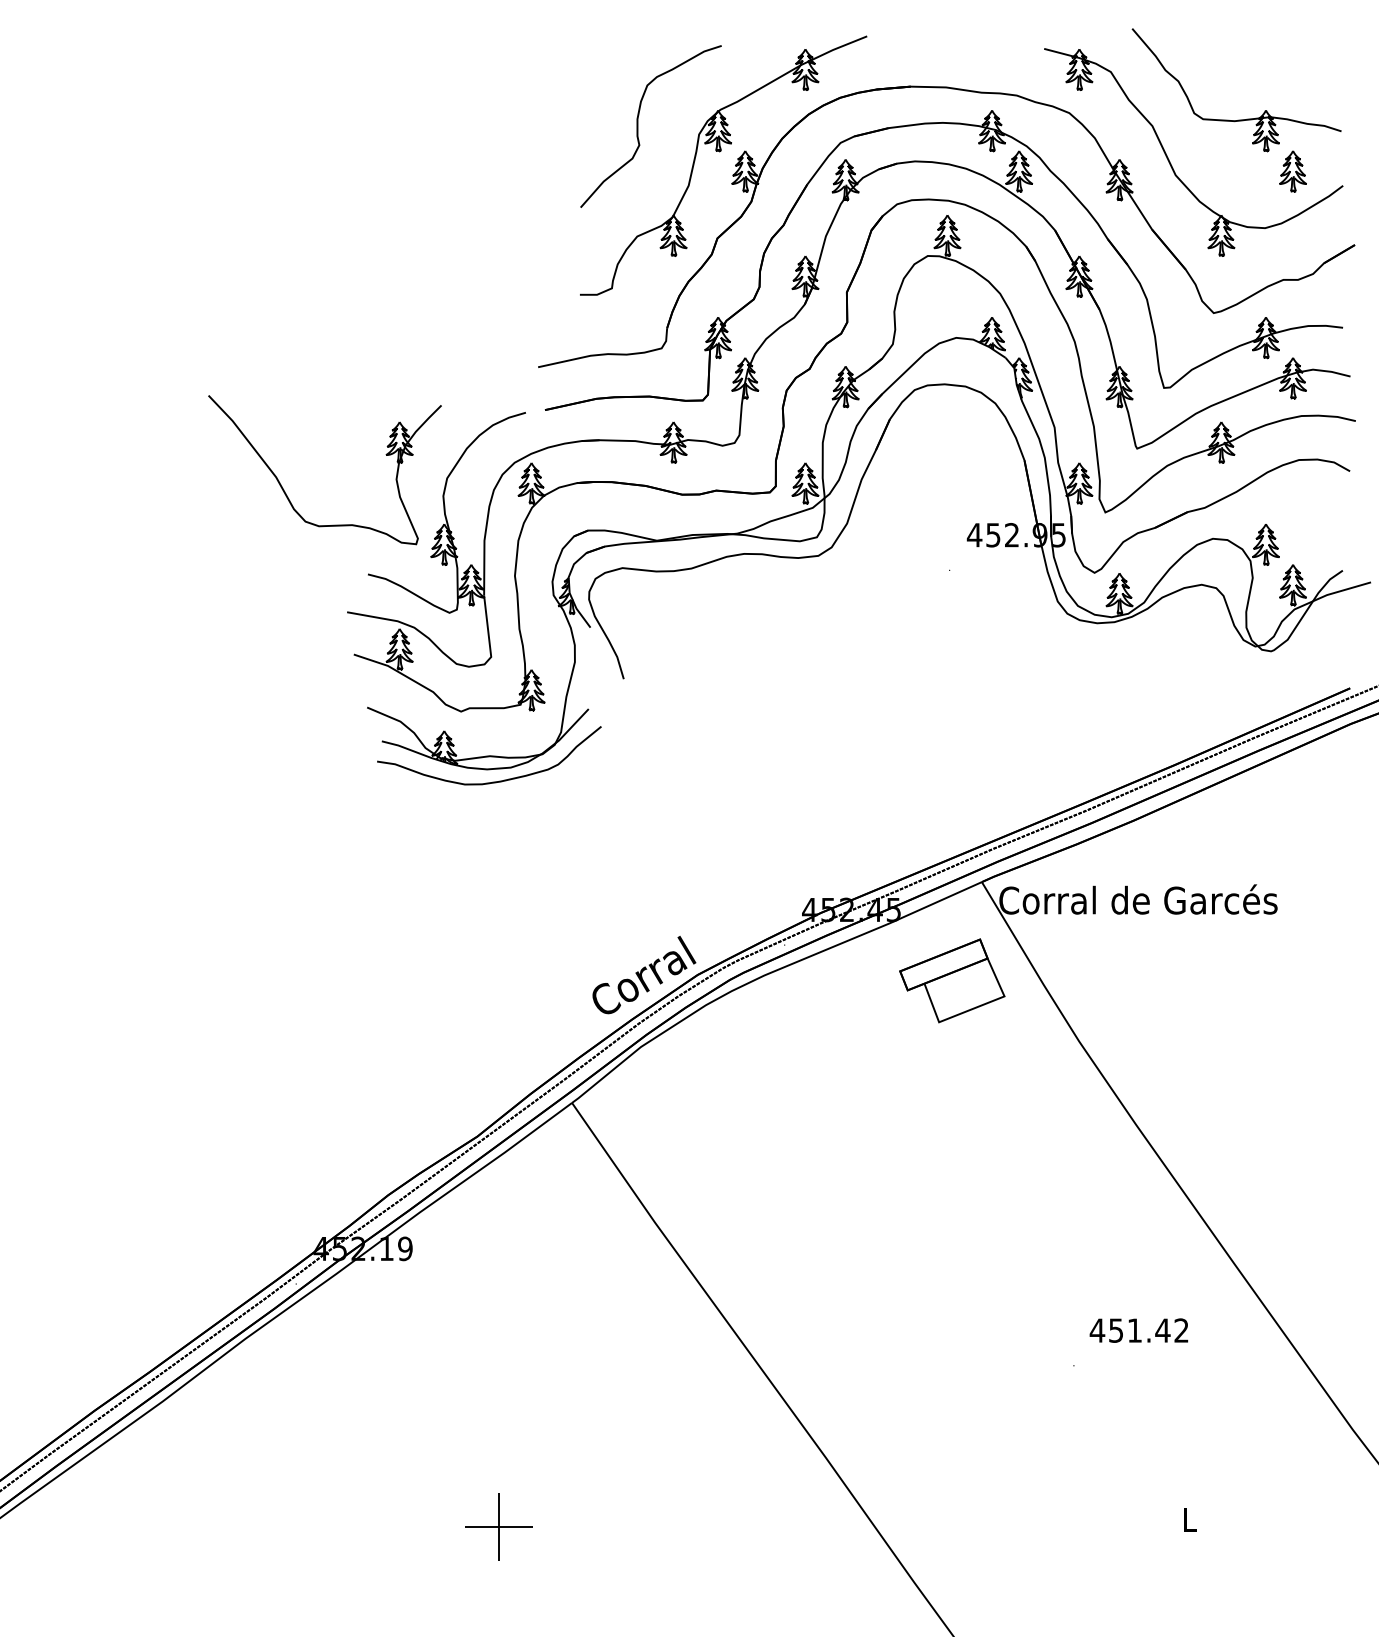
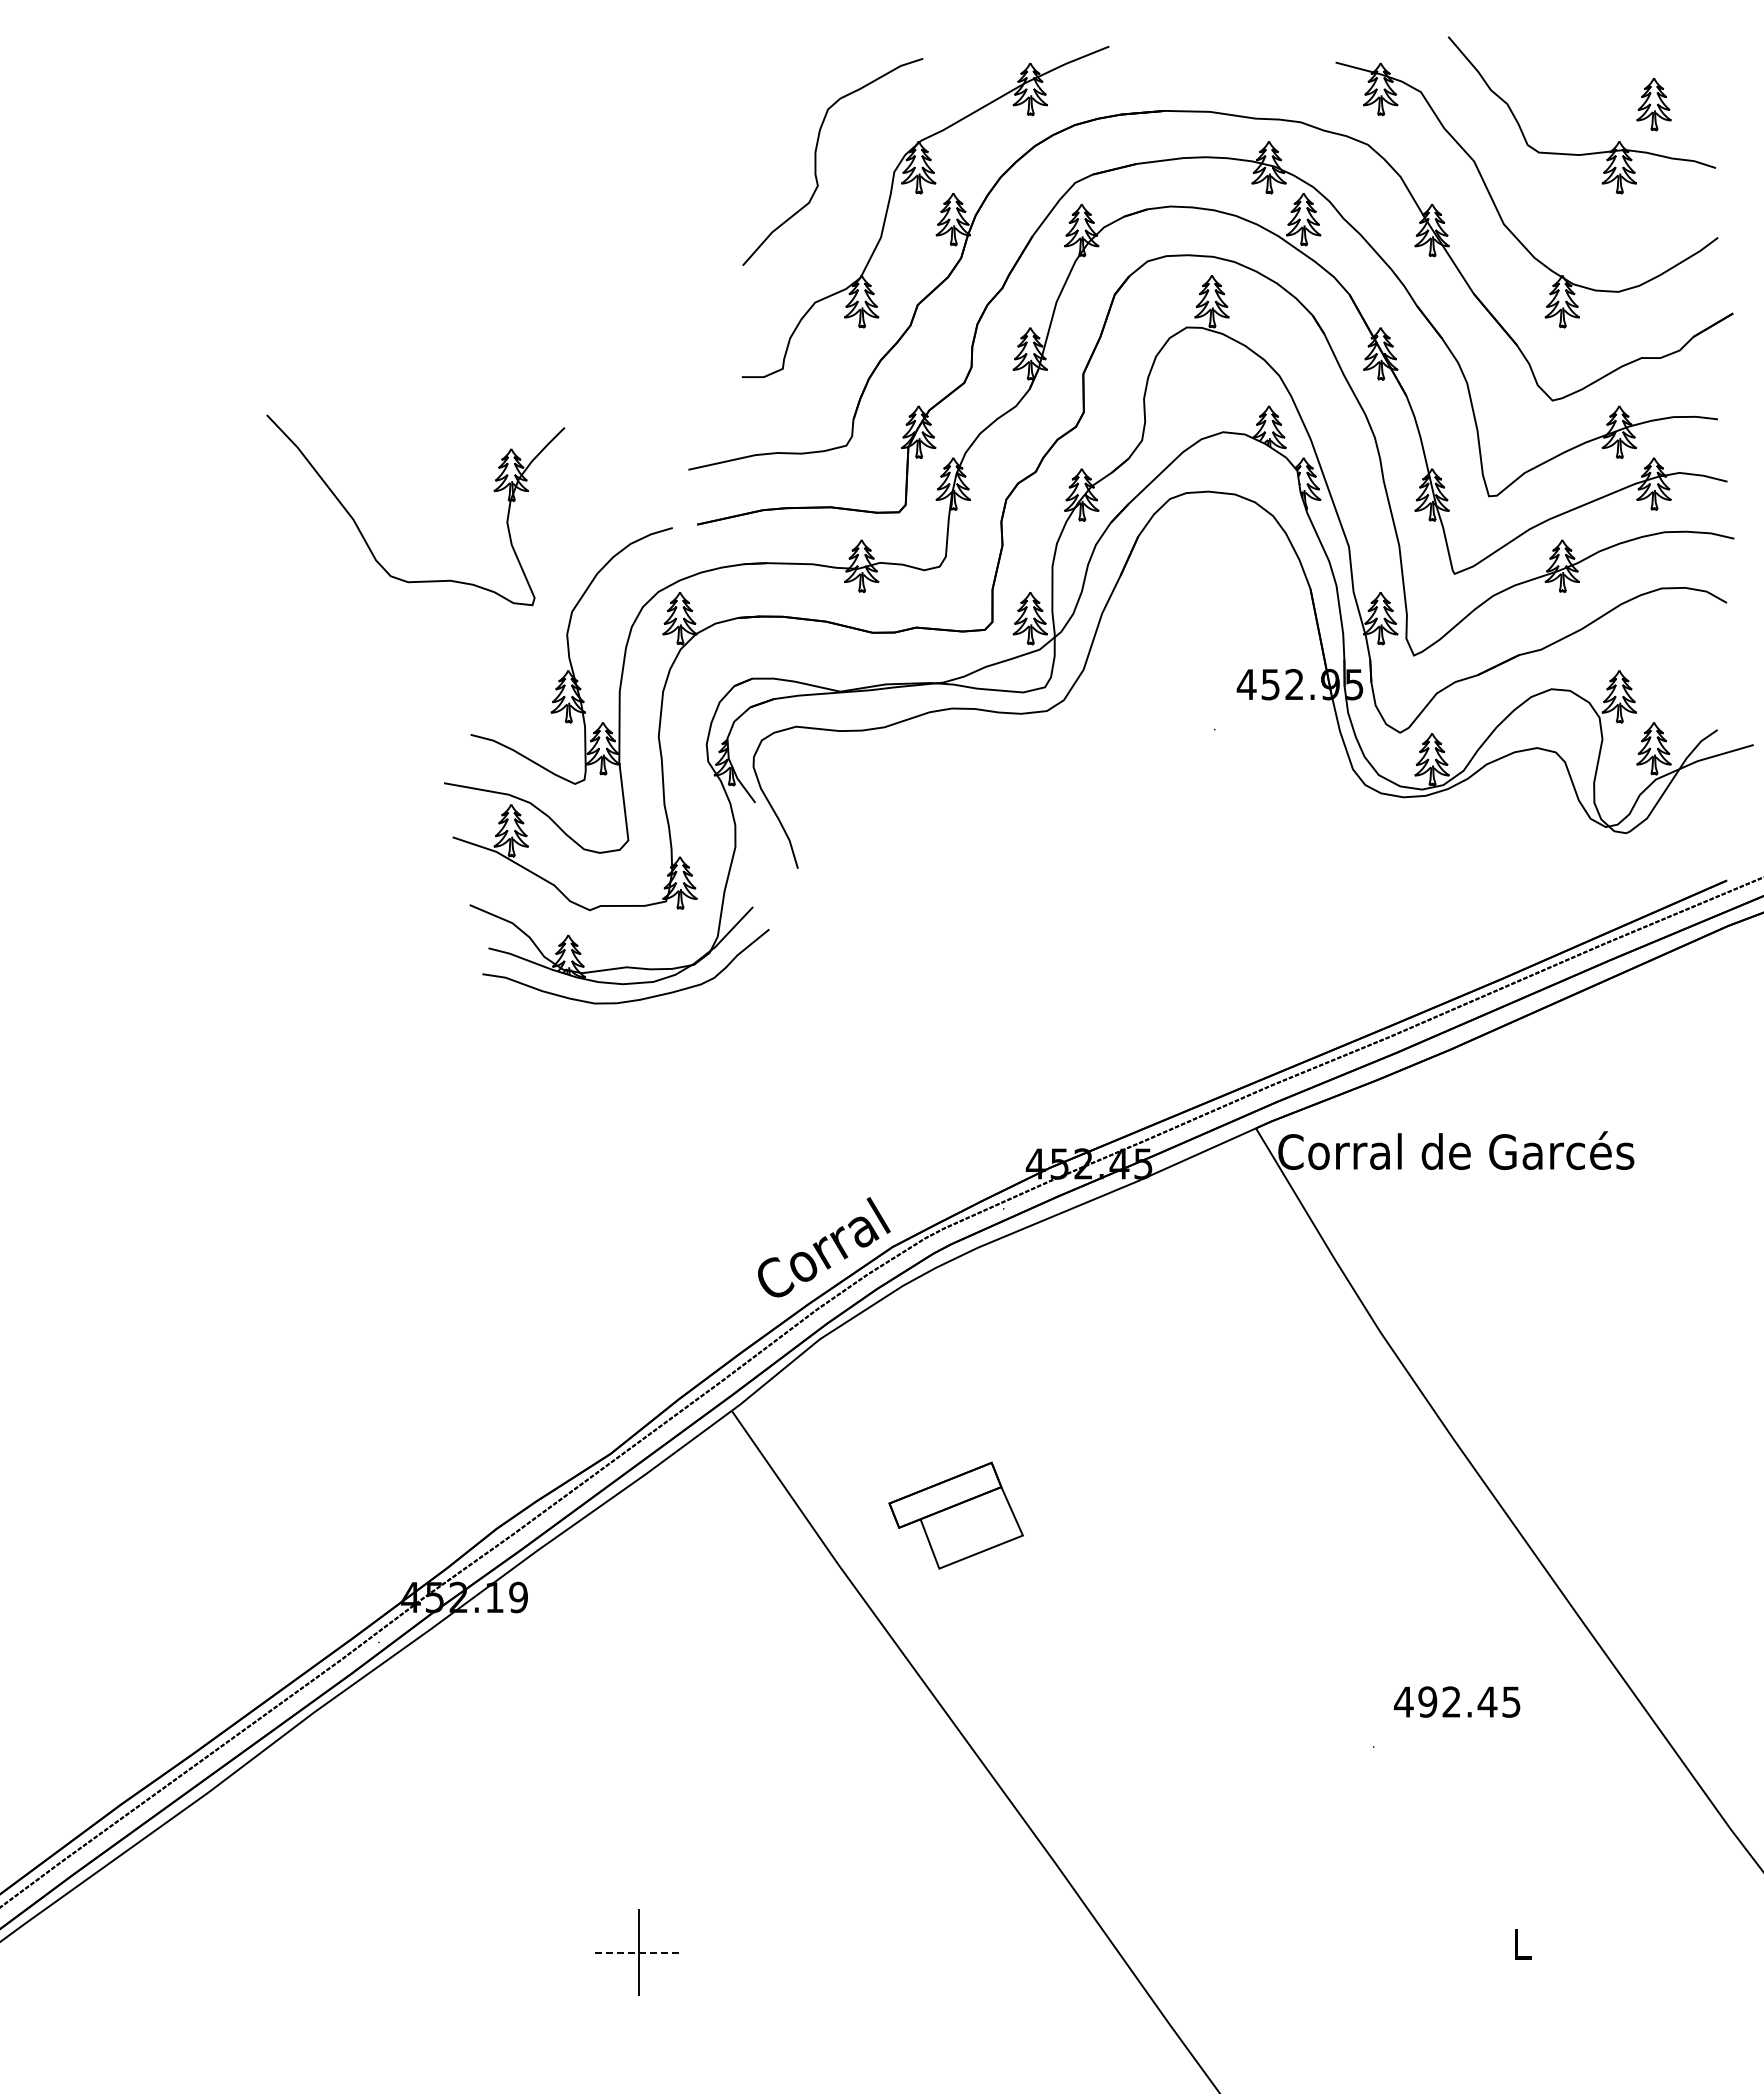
part: (1292, 171) -> (1653, 104), moved
part: (286, 493) -> (366, 540), moved
part: (951, 980) -> (955, 1515), moved
text: (1148, 1330) -> (1469, 1701), 451.42 -> 492.45
line: (499, 1526) -> (638, 1952), solid -> dashed

